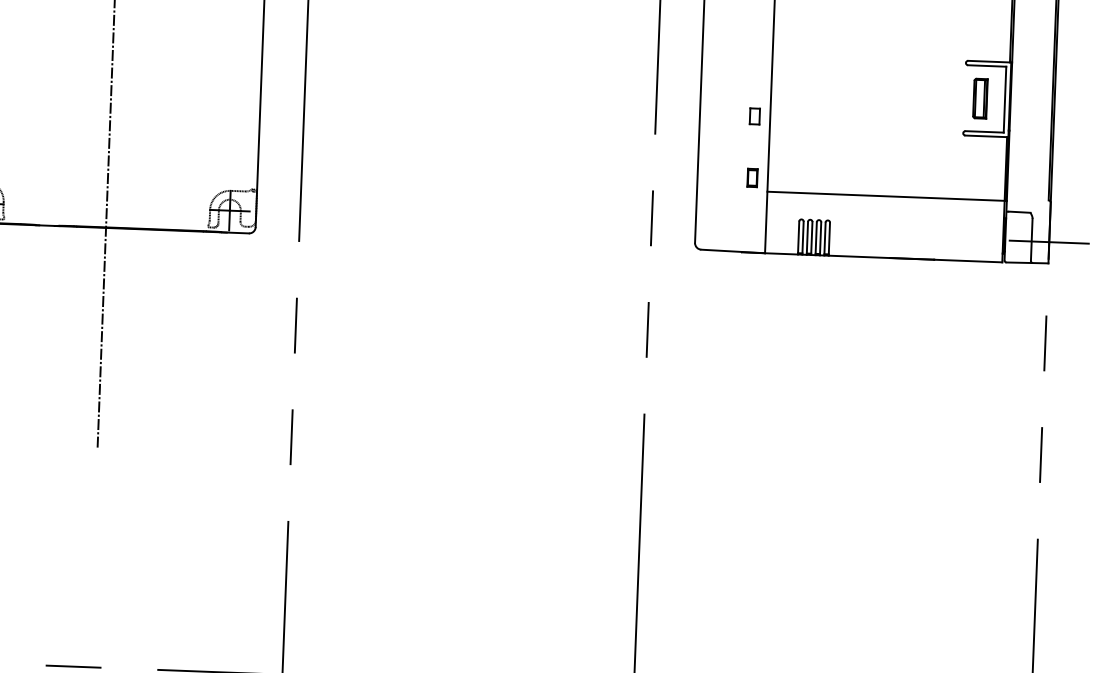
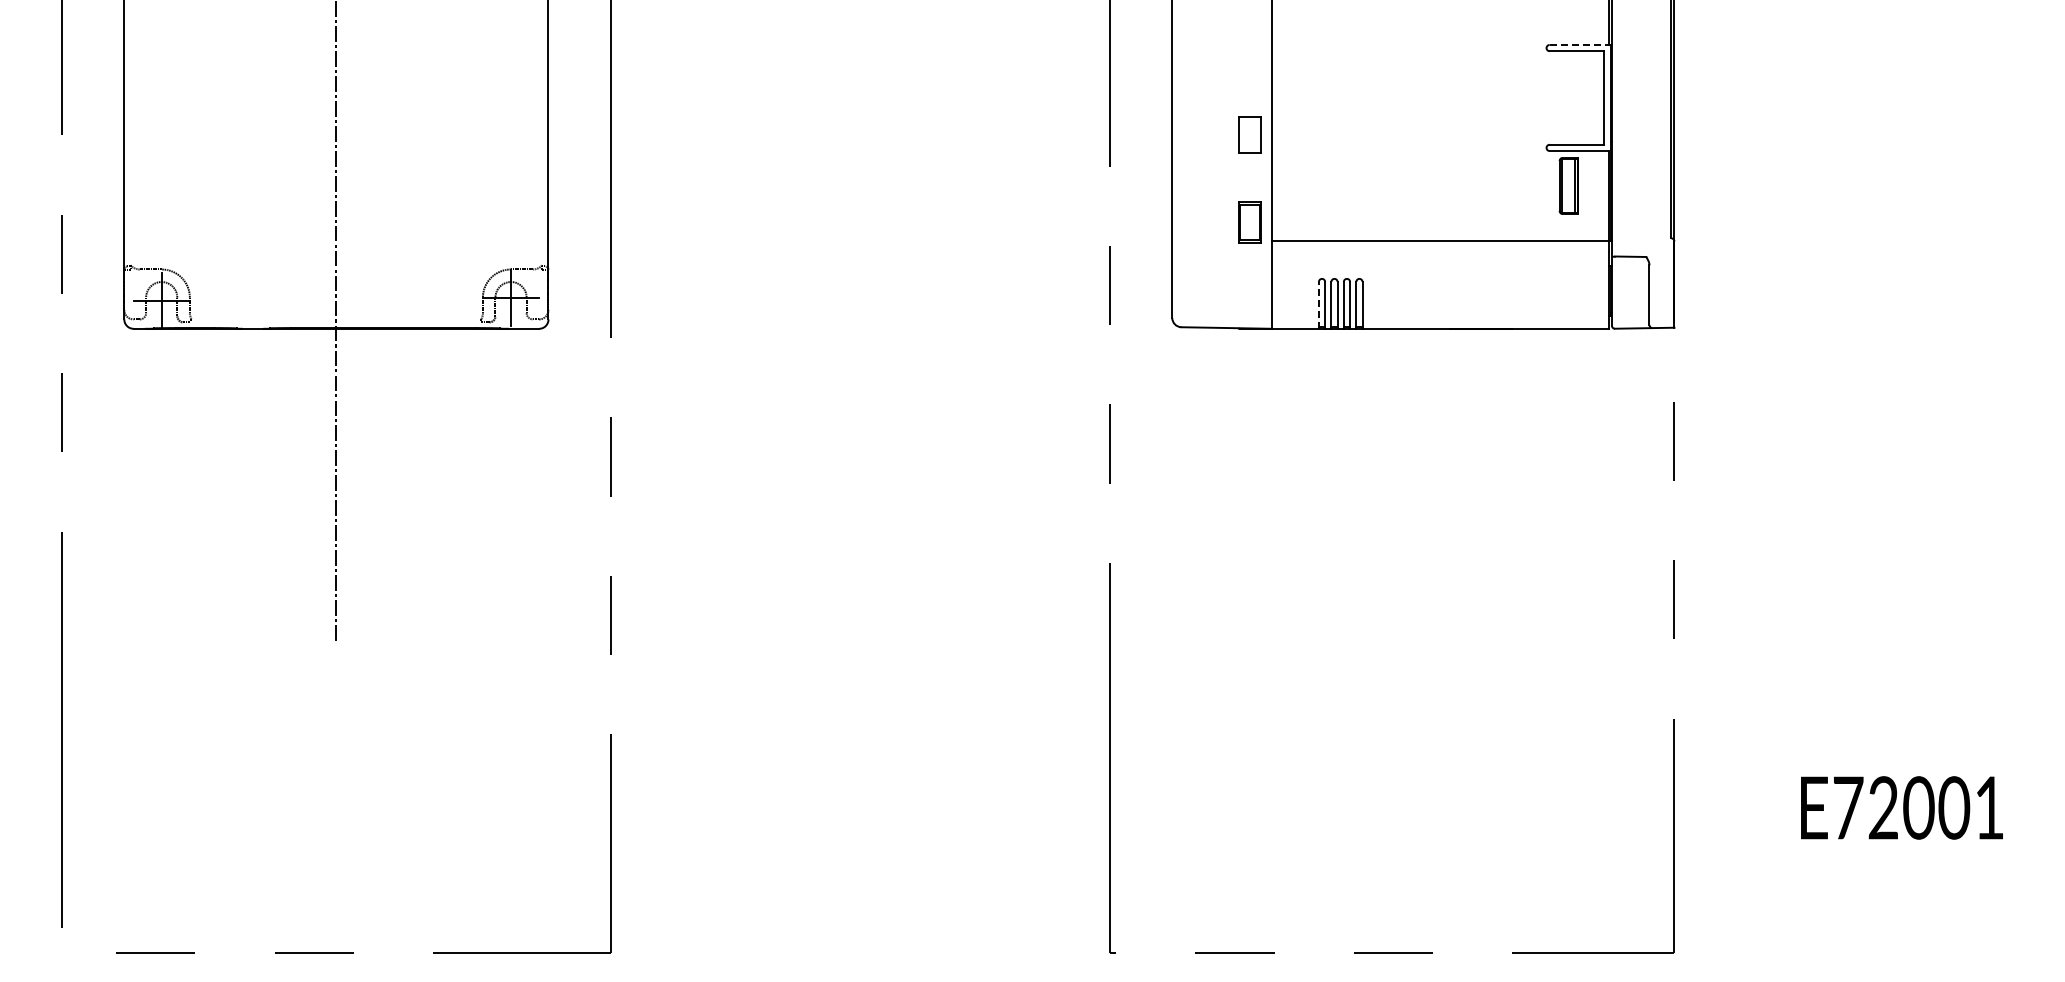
line: (989, 61) -> (1580, 44), solid -> dashed
part: (980, 98) -> (1568, 185), moved
part: (754, 116) -> (1249, 135), size x1.6
part: (752, 177) -> (1249, 222), size x1.6
line: (798, 237) -> (1318, 304), solid -> dashed
line: (1049, 242) -> (1674, 297), removed

